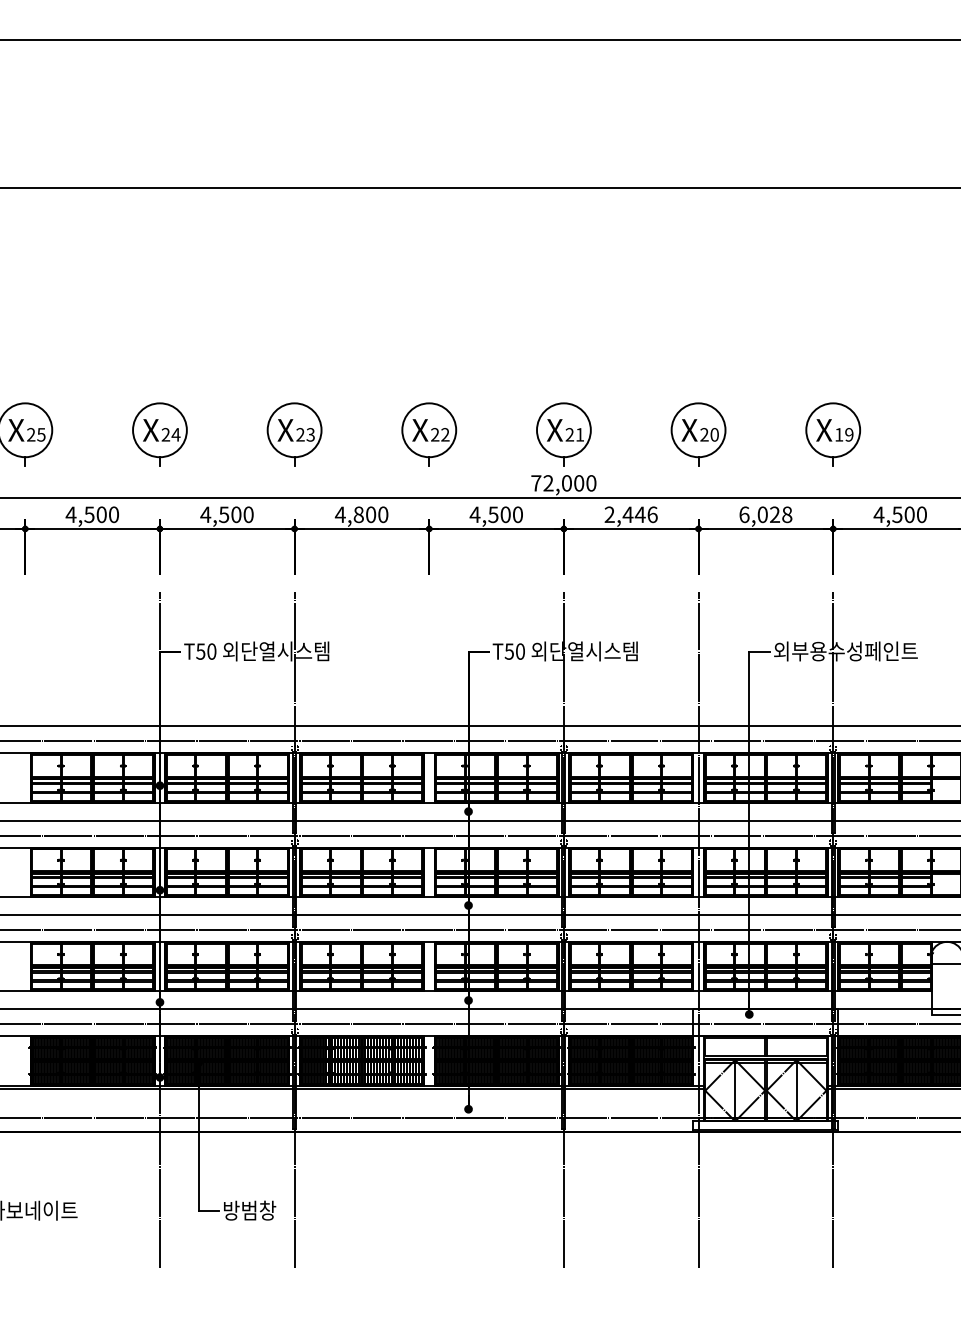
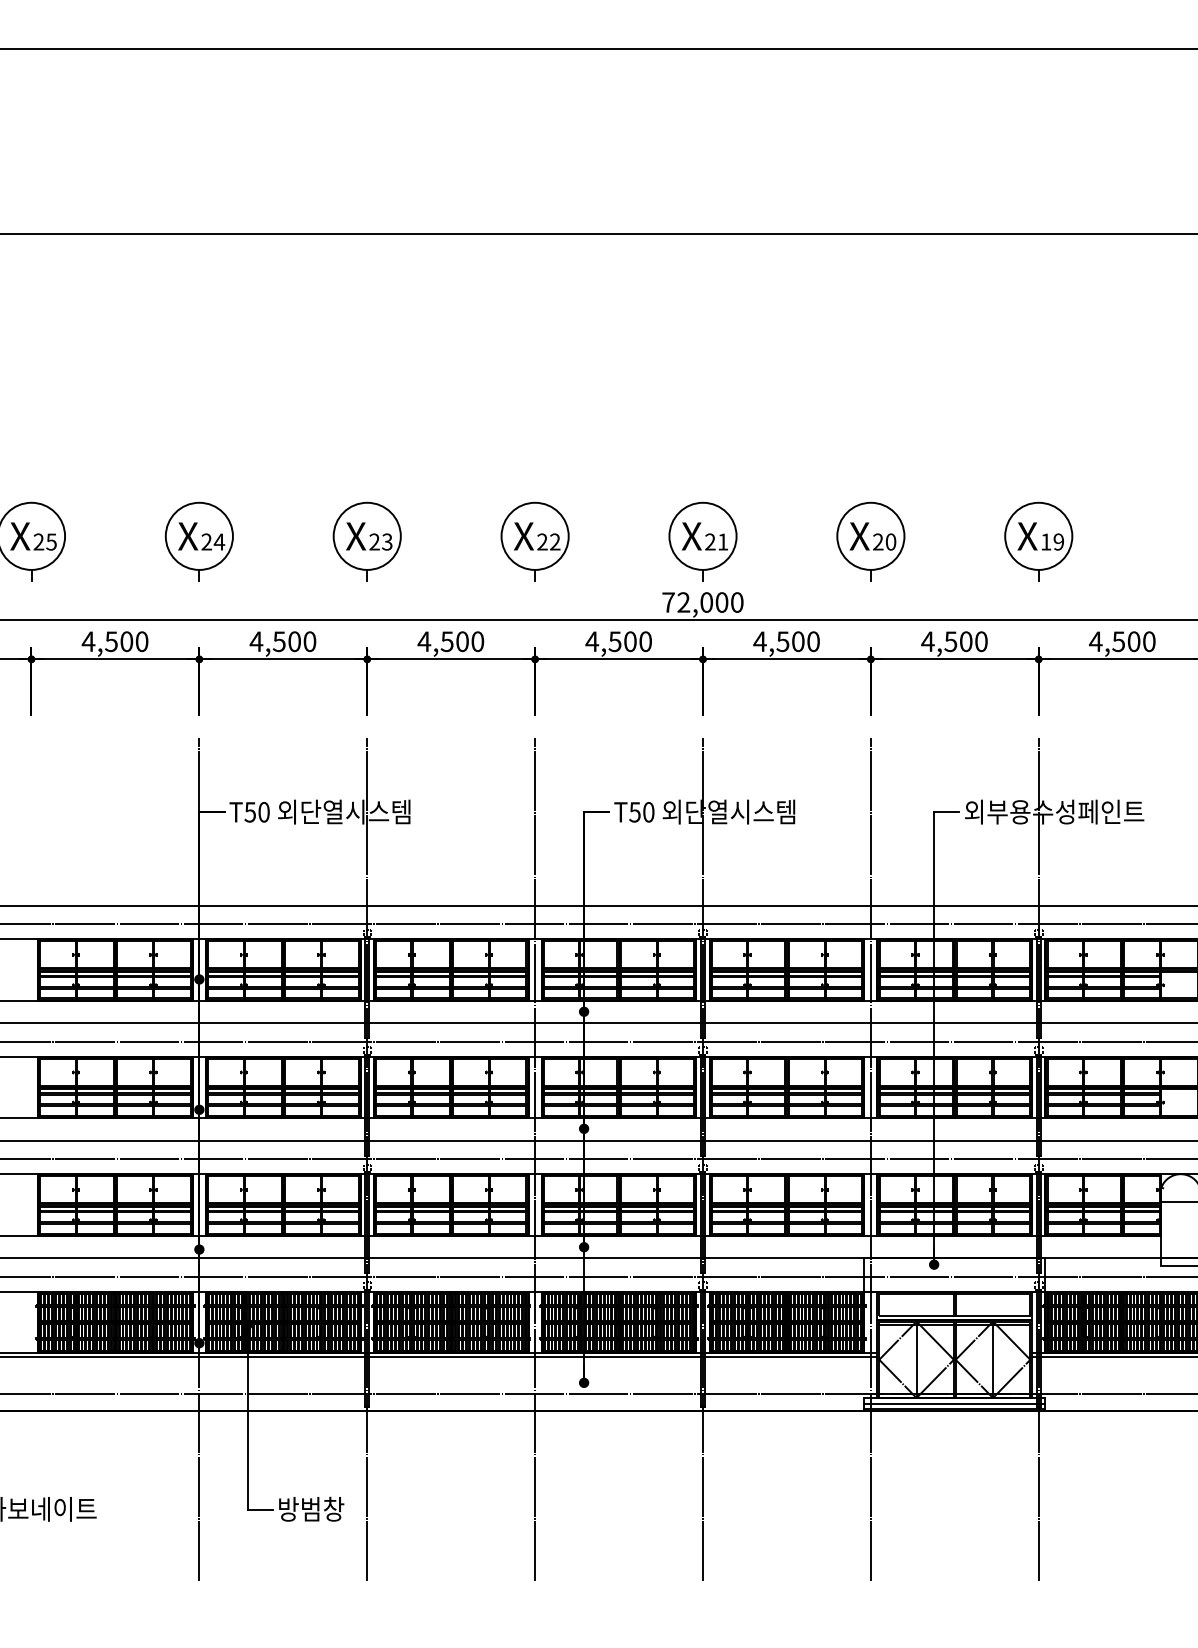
text: (358, 514) -> (446, 641), 4,800 -> 4,500
text: (630, 514) -> (786, 641), 2,446 -> 4,500
text: (765, 514) -> (954, 641), 6,028 -> 4,500
line: (429, 929) -> (535, 1158), added
line: (765, 1125) -> (954, 1403), added

